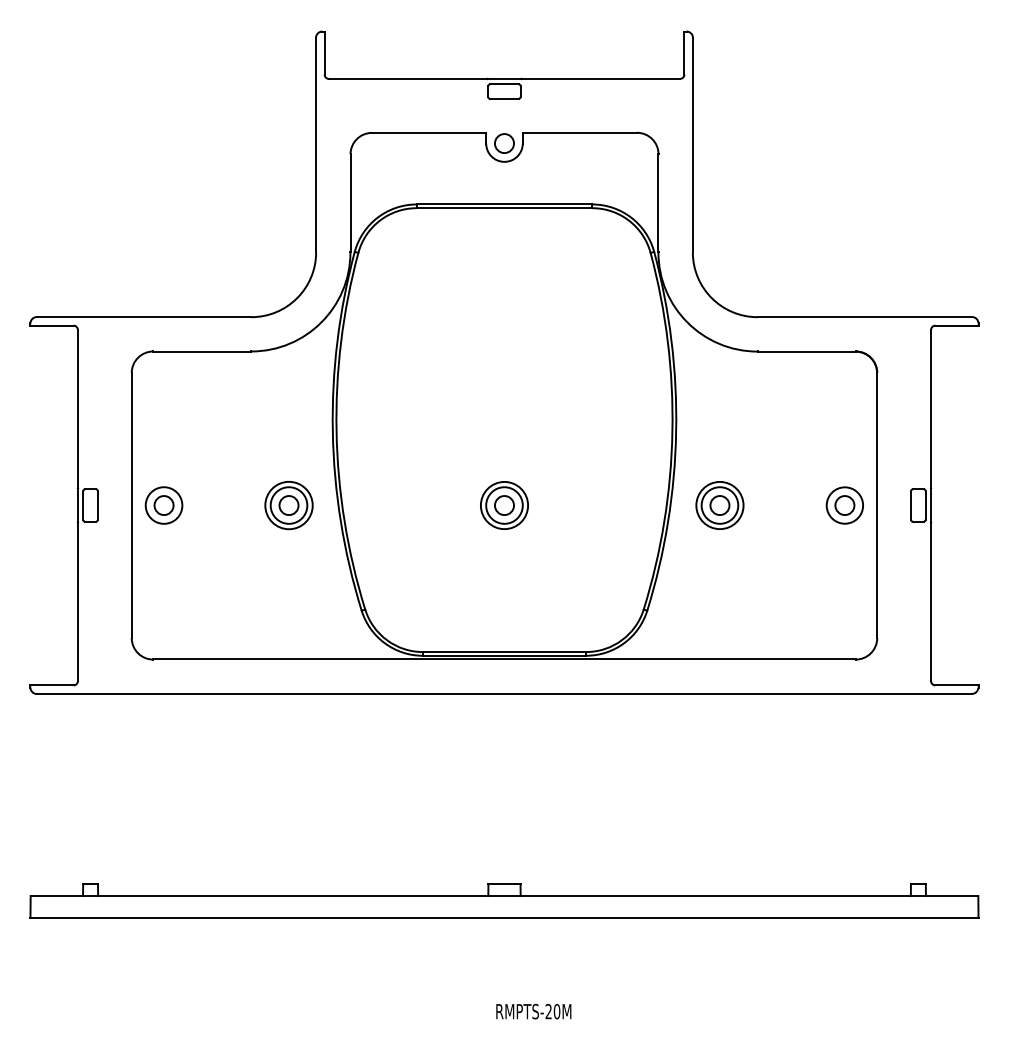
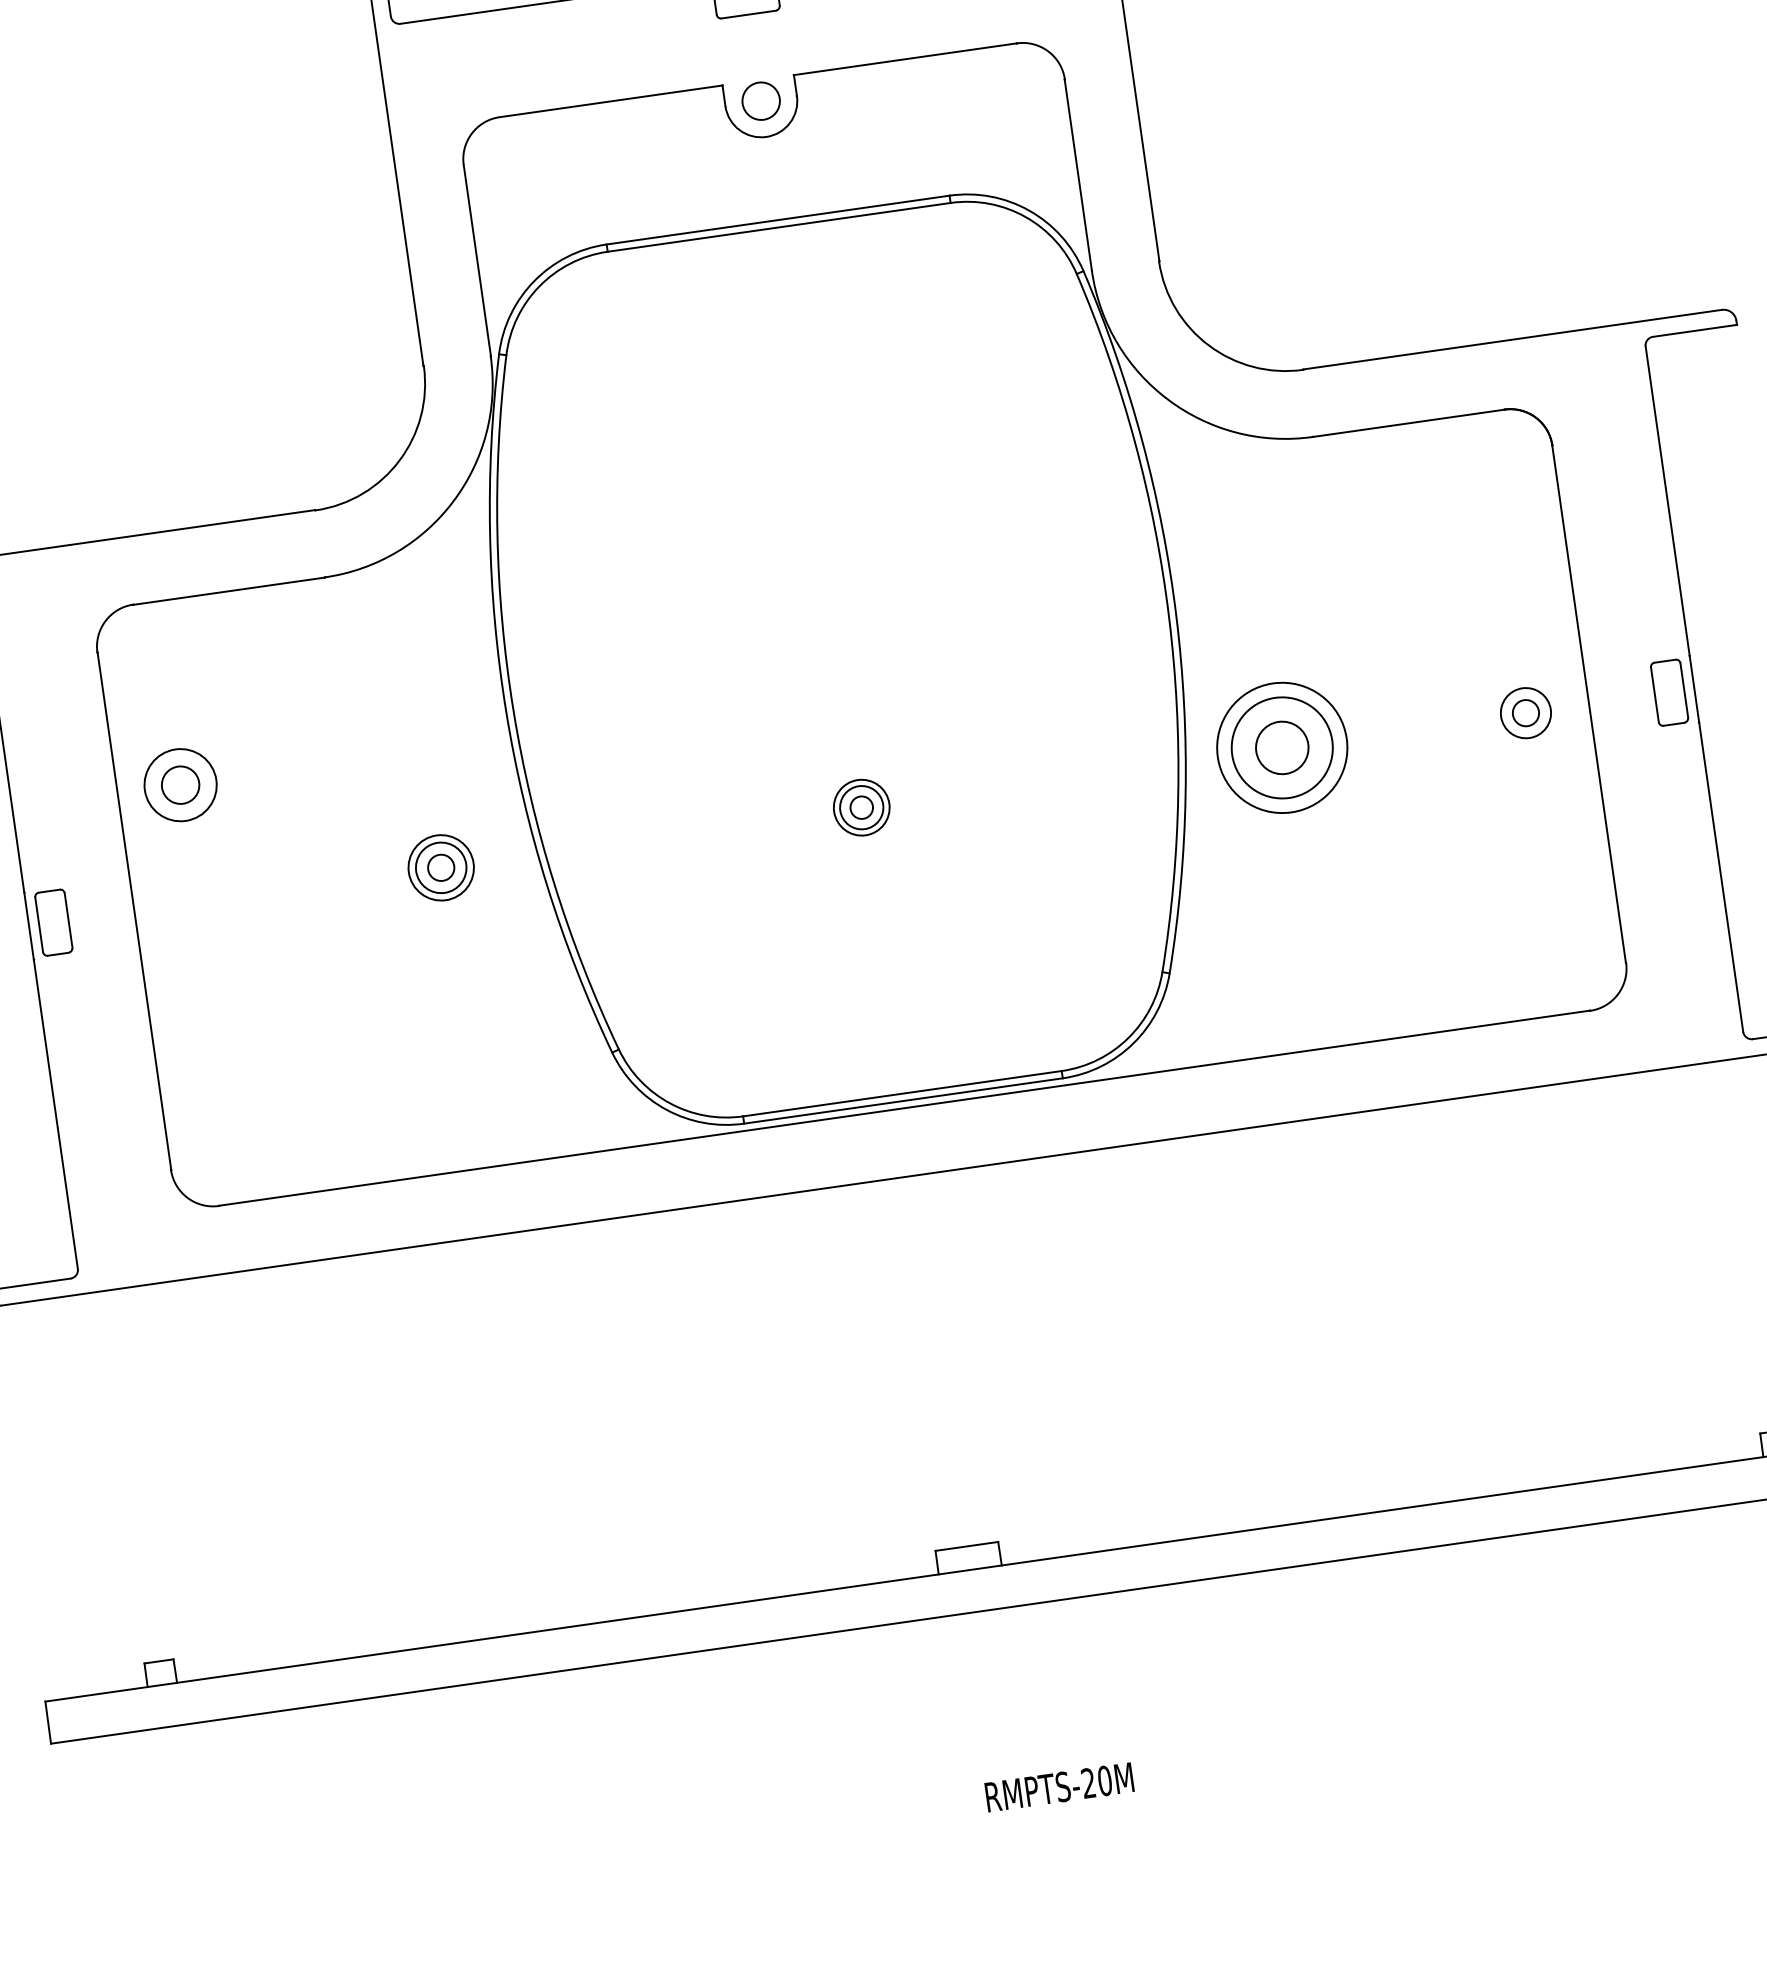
part: (163, 505) -> (179, 785), moved
part: (288, 505) -> (440, 867), size x0.7
part: (504, 505) -> (861, 807), size x0.6
part: (719, 505) -> (1281, 747), size x1.4
part: (844, 505) -> (1525, 713), size x0.7

